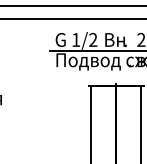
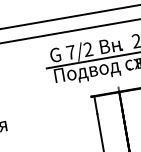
text: (76, 39) -> (71, 51), 1/2 -> 7/2

